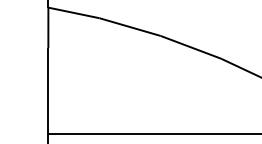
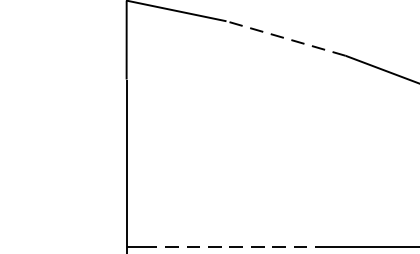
line: (130, 27) -> (286, 39), solid -> dashed
line: (102, 134) -> (232, 248), solid -> dashed

